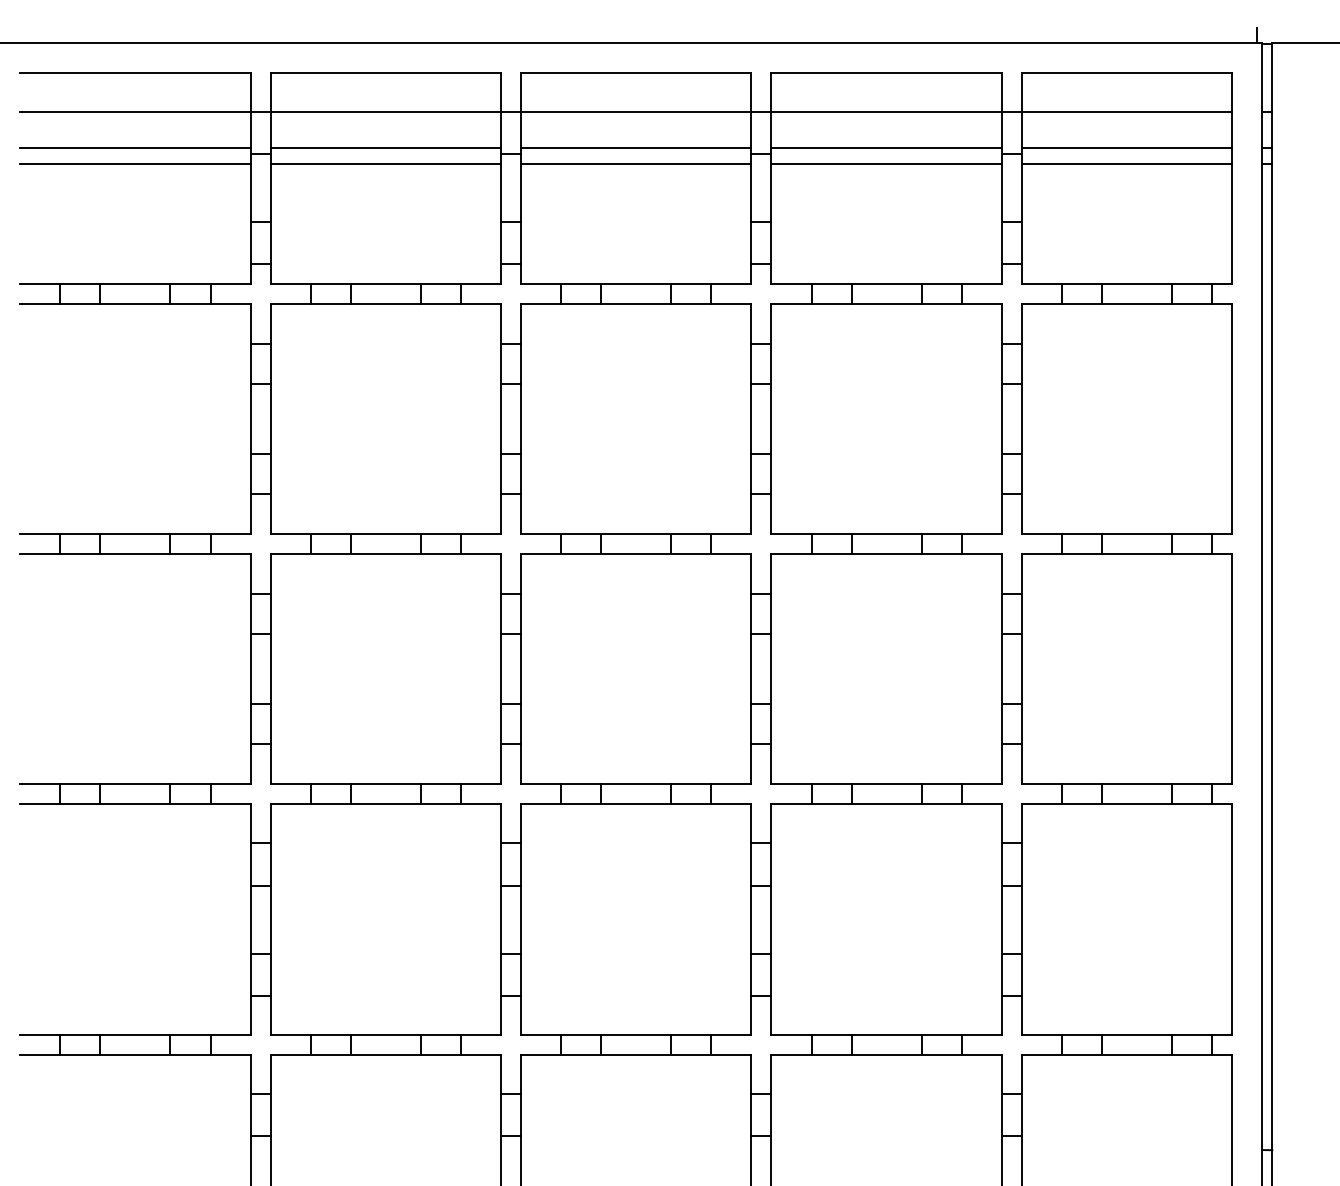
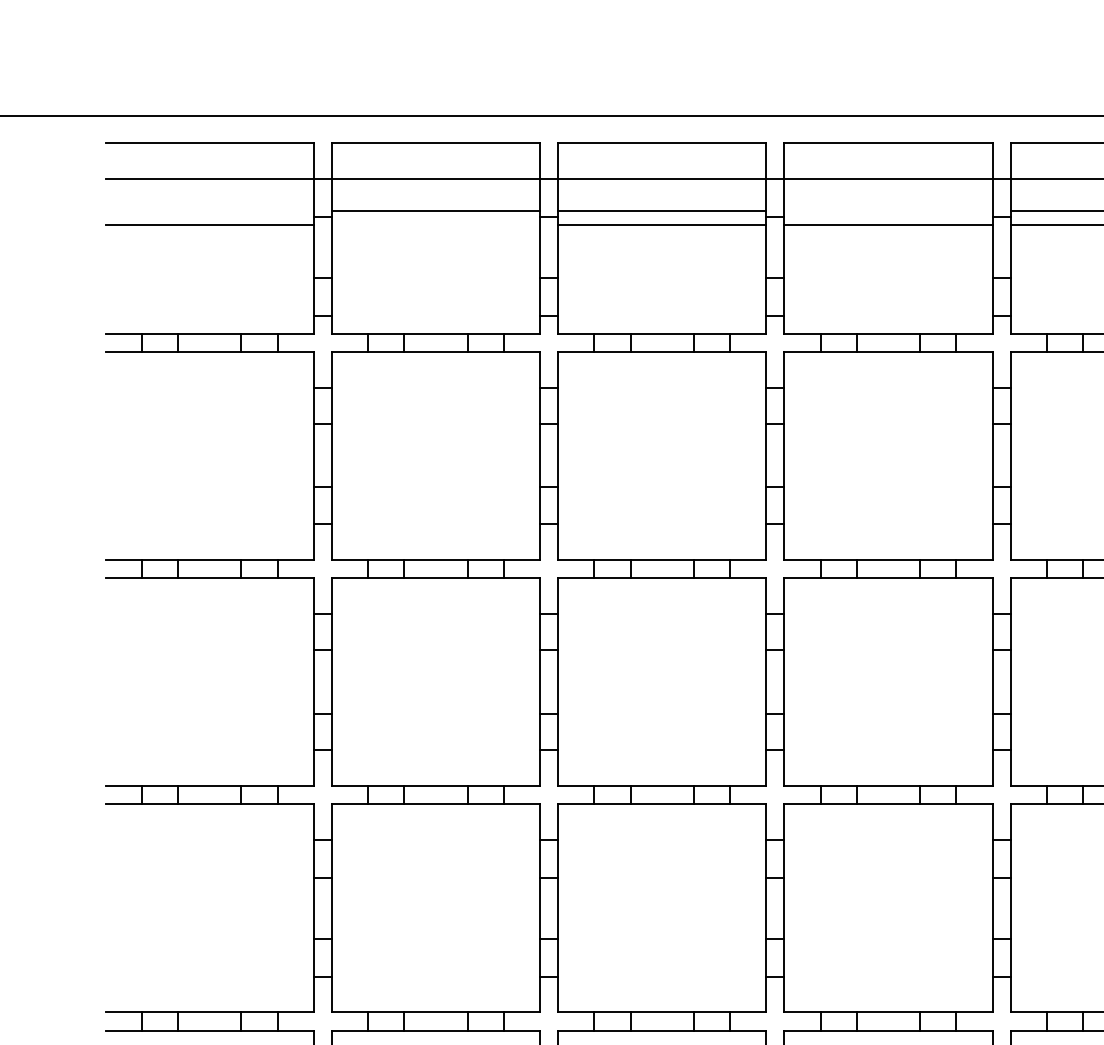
line: (135, 148) -> (209, 211), removed
line: (886, 148) -> (888, 211), removed
line: (385, 163) -> (435, 225), removed

